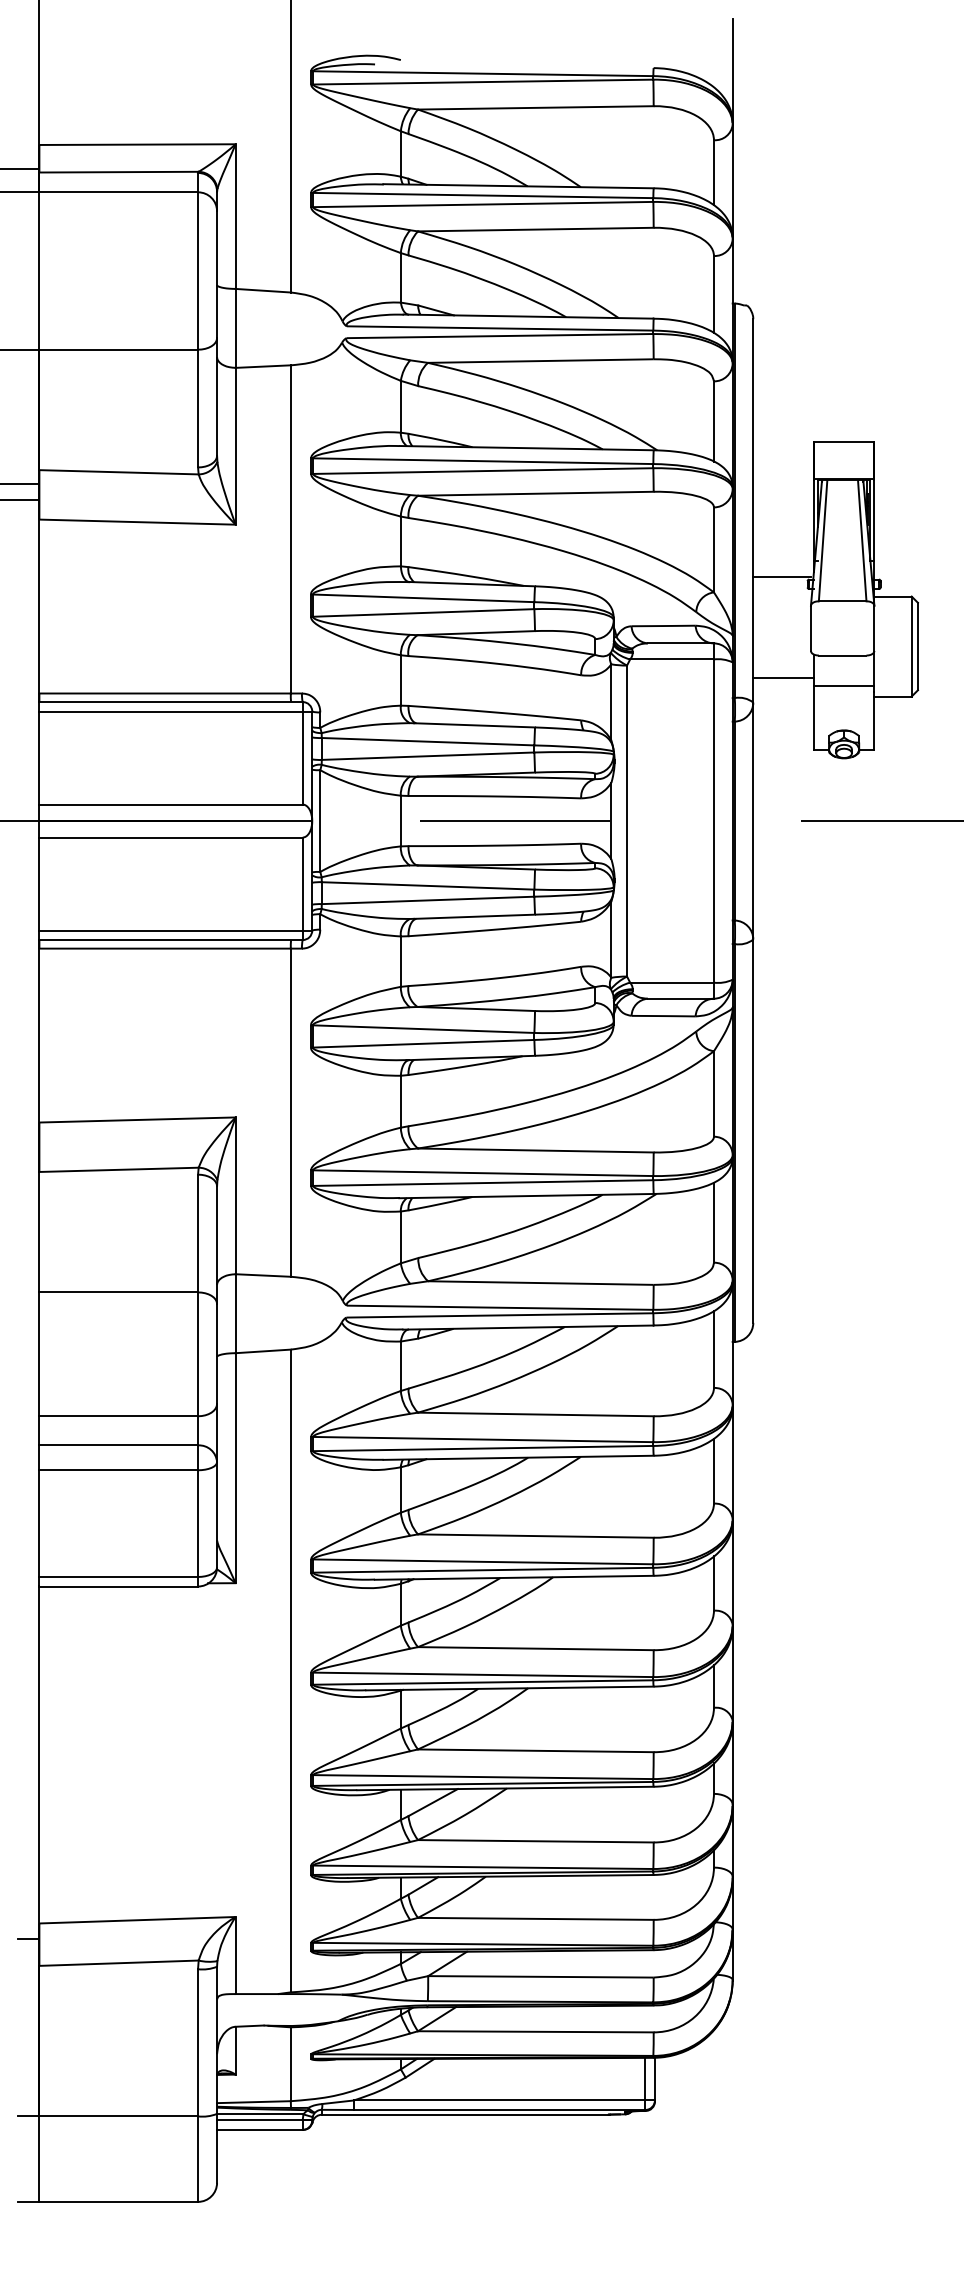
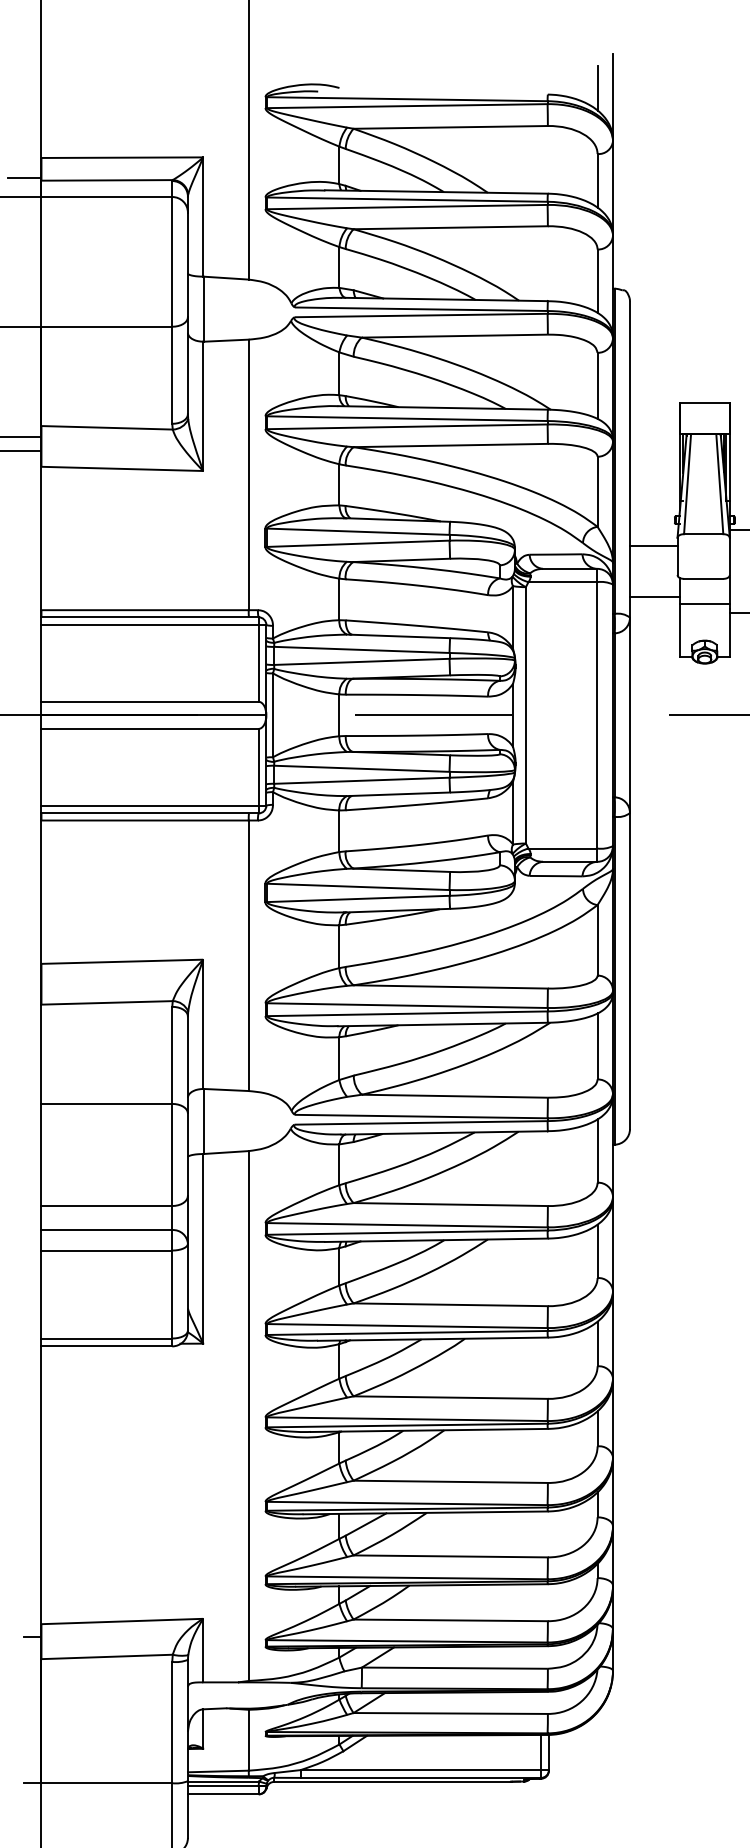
line: (713, 59) -> (597, 87), added
line: (781, 577) -> (653, 545), moved

